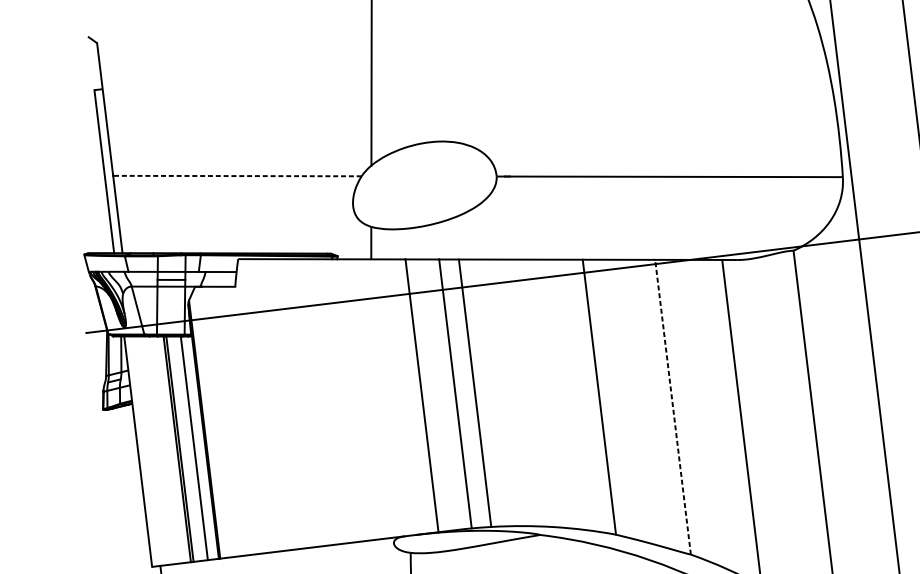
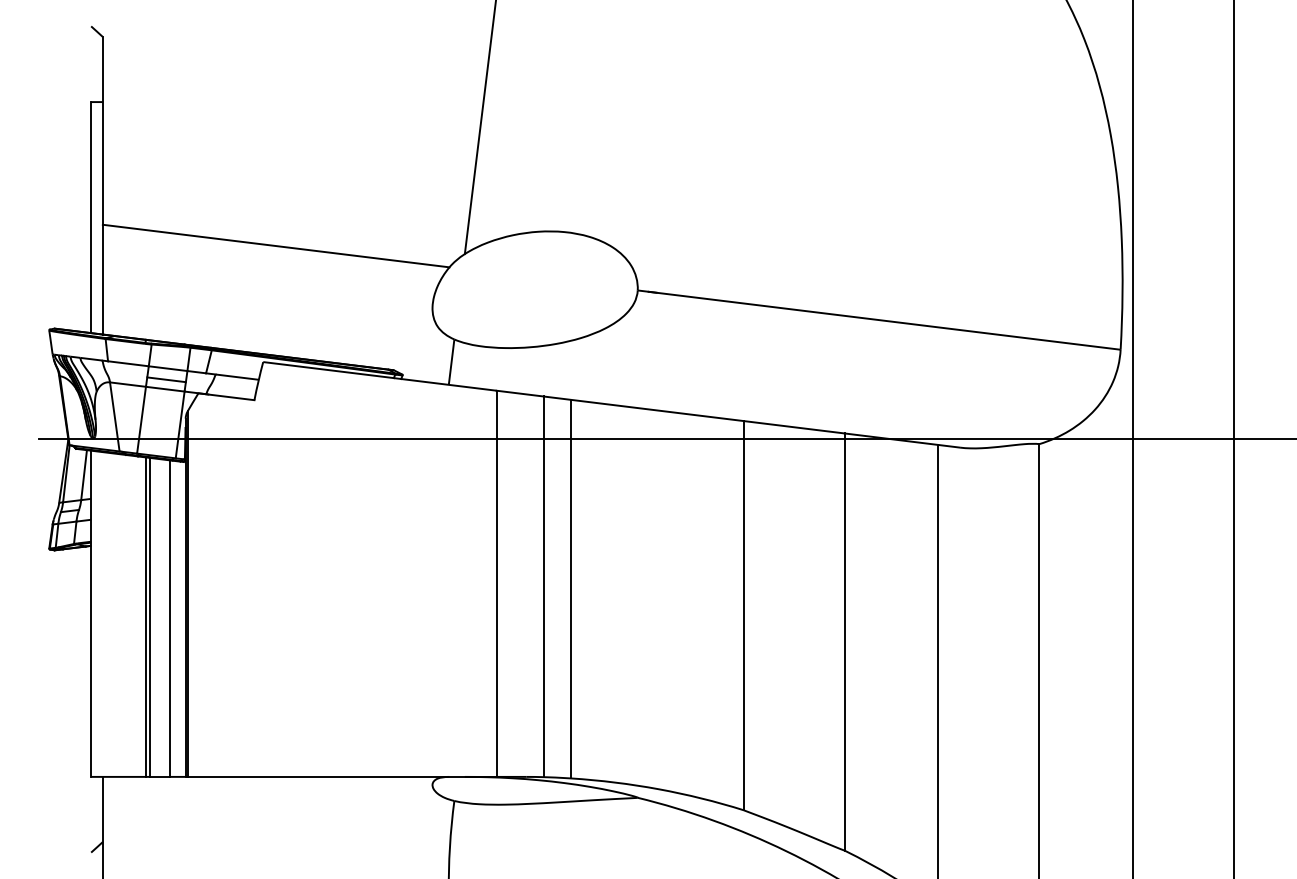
line: (237, 176) -> (276, 246), dashed -> solid
line: (672, 407) -> (844, 642), dashed -> solid

